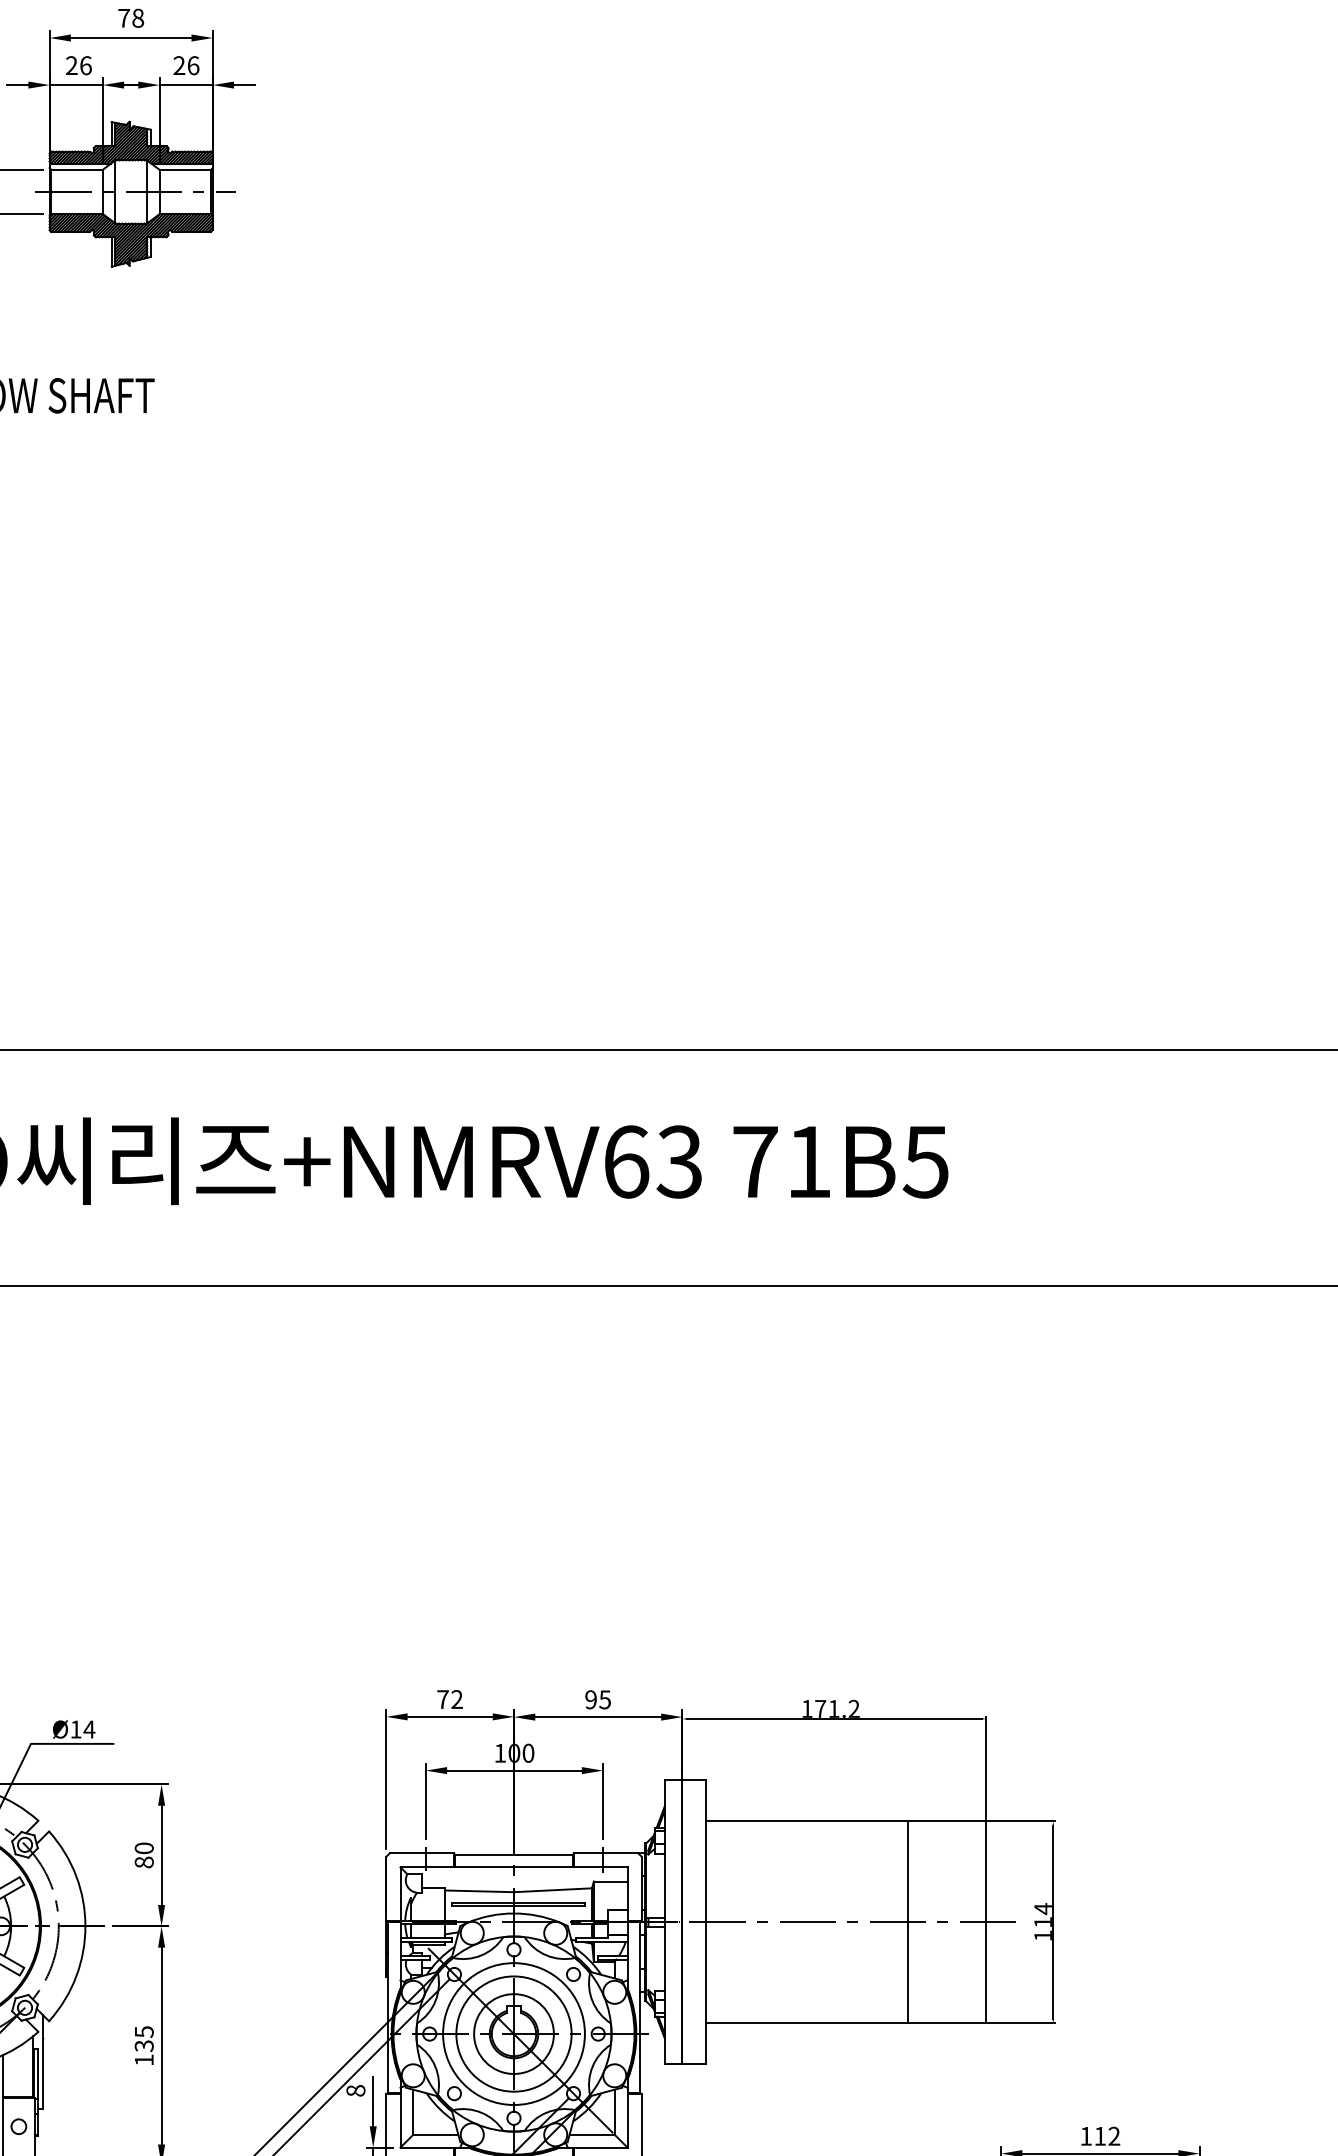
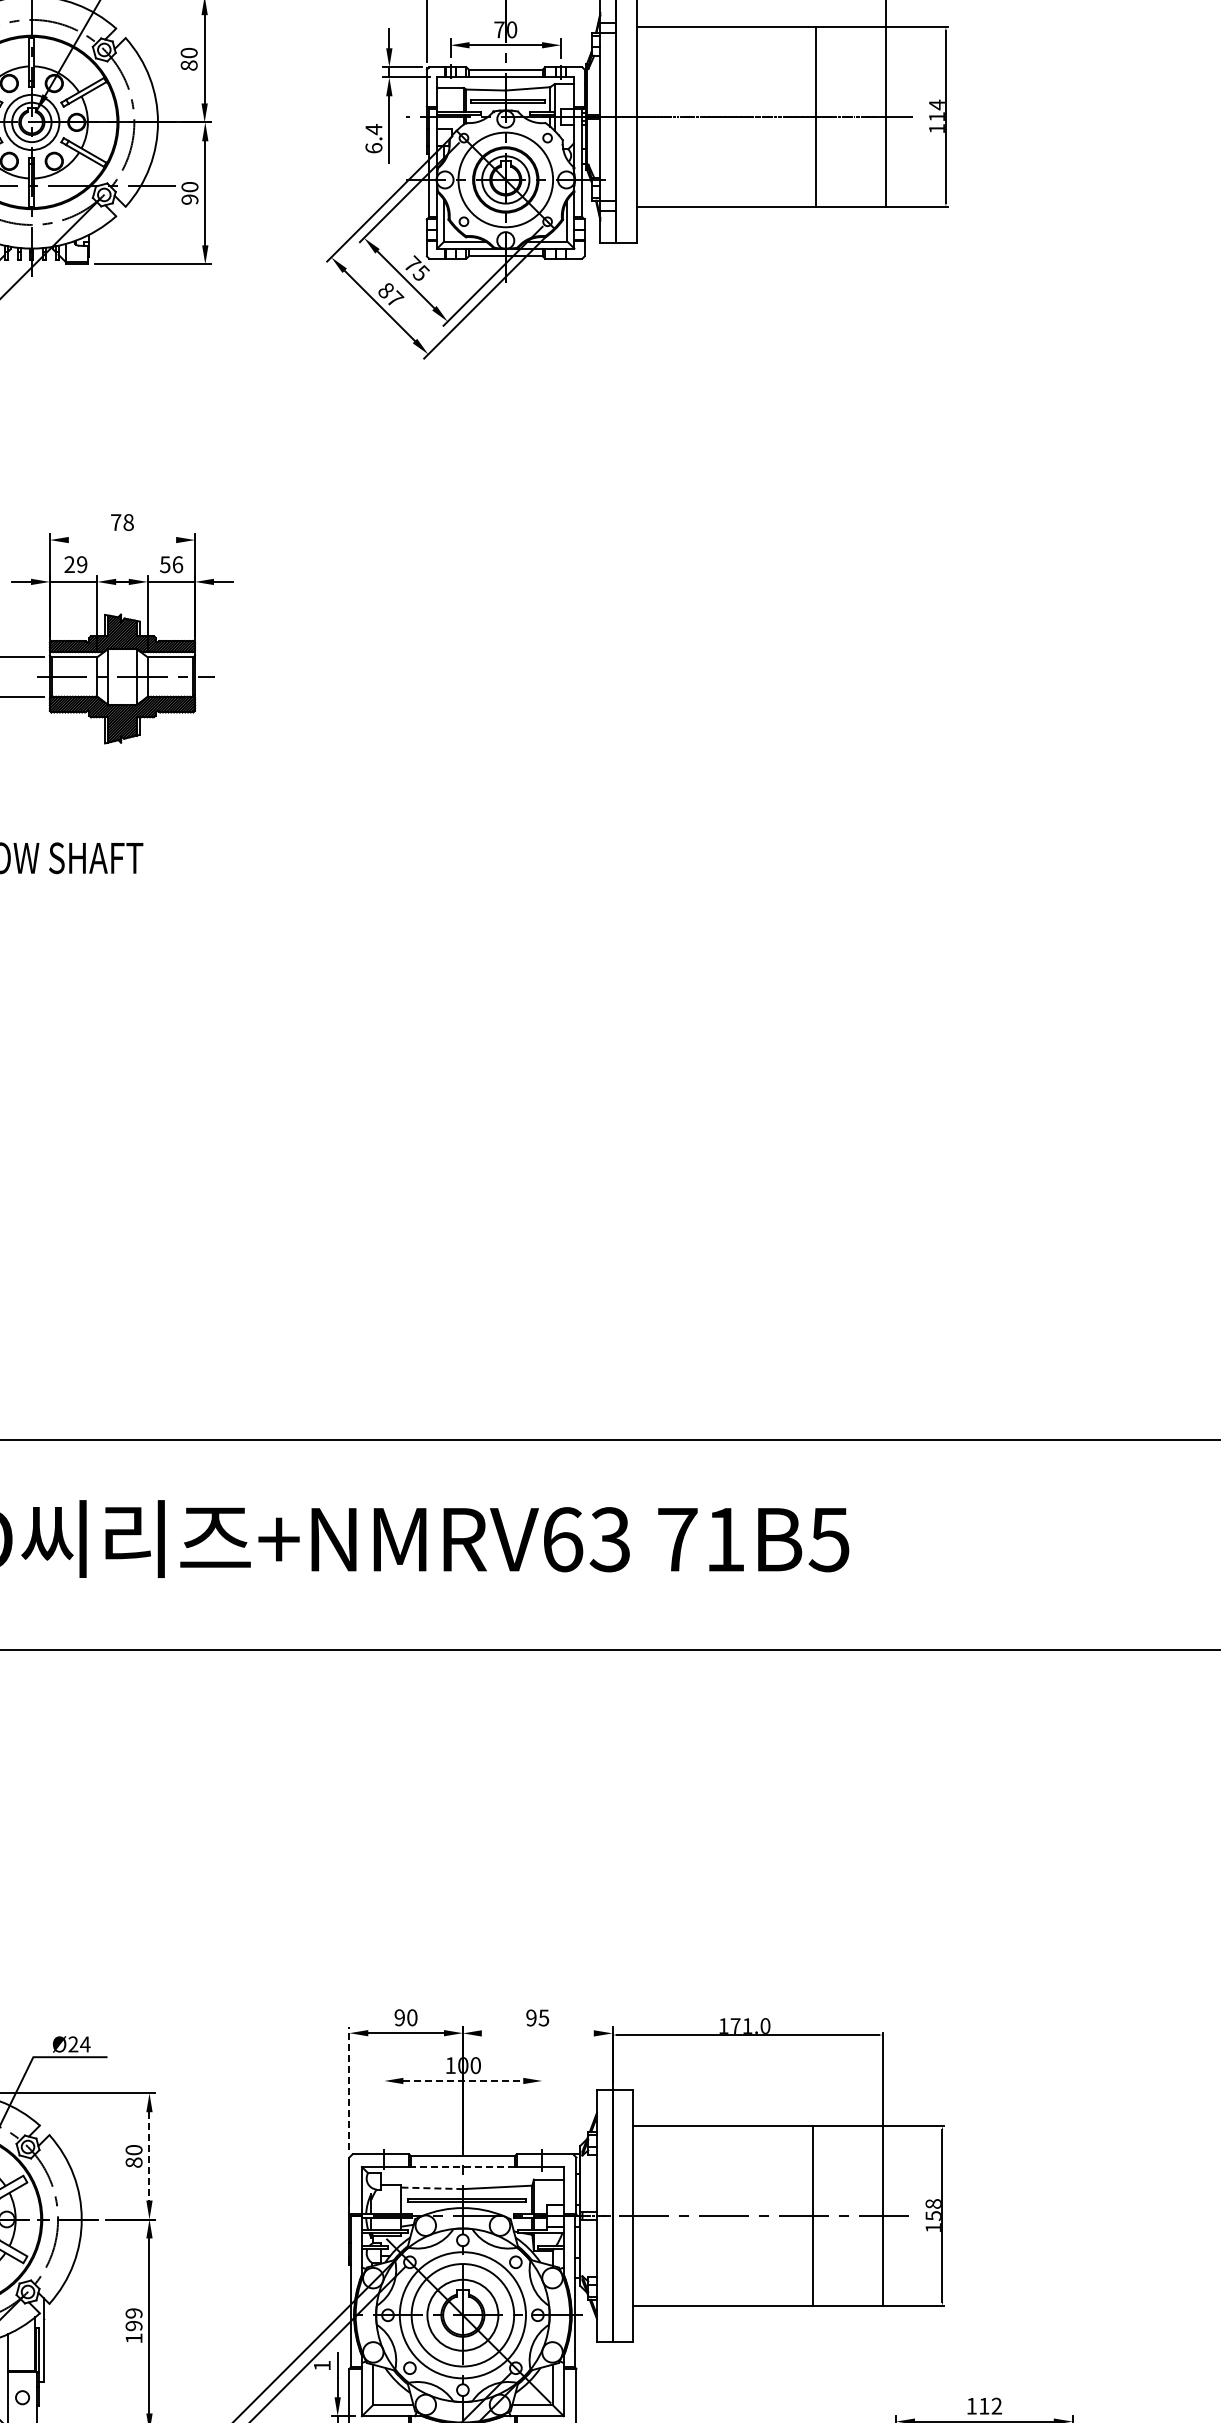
line: (131, 38) -> (122, 540), removed
text: (86, 65) -> (82, 564), 26 -> 29
text: (179, 65) -> (165, 564), 26 -> 56
text: (449, 1699) -> (405, 2017), 72 -> 90
text: (854, 1708) -> (765, 2025), 171.2 -> 171.0
line: (597, 1717) -> (537, 2033), removed
text: (76, 1729) -> (73, 2044), Ø14 -> Ø24
line: (514, 1770) -> (463, 2080), solid -> dashed
line: (386, 1779) -> (349, 2088), solid -> dashed
line: (425, 1801) -> (384, 2108), removed
line: (603, 1801) -> (542, 2108), removed
line: (161, 1855) -> (149, 2156), solid -> dashed
line: (513, 1867) -> (462, 2167), solid -> dashed
line: (479, 1891) -> (432, 2188), solid -> dashed
text: (1042, 1915) -> (932, 2209), 114 -> 158
text: (143, 2038) -> (133, 2319), 135 -> 199
text: (355, 2090) -> (321, 2365), 8 -> 1

